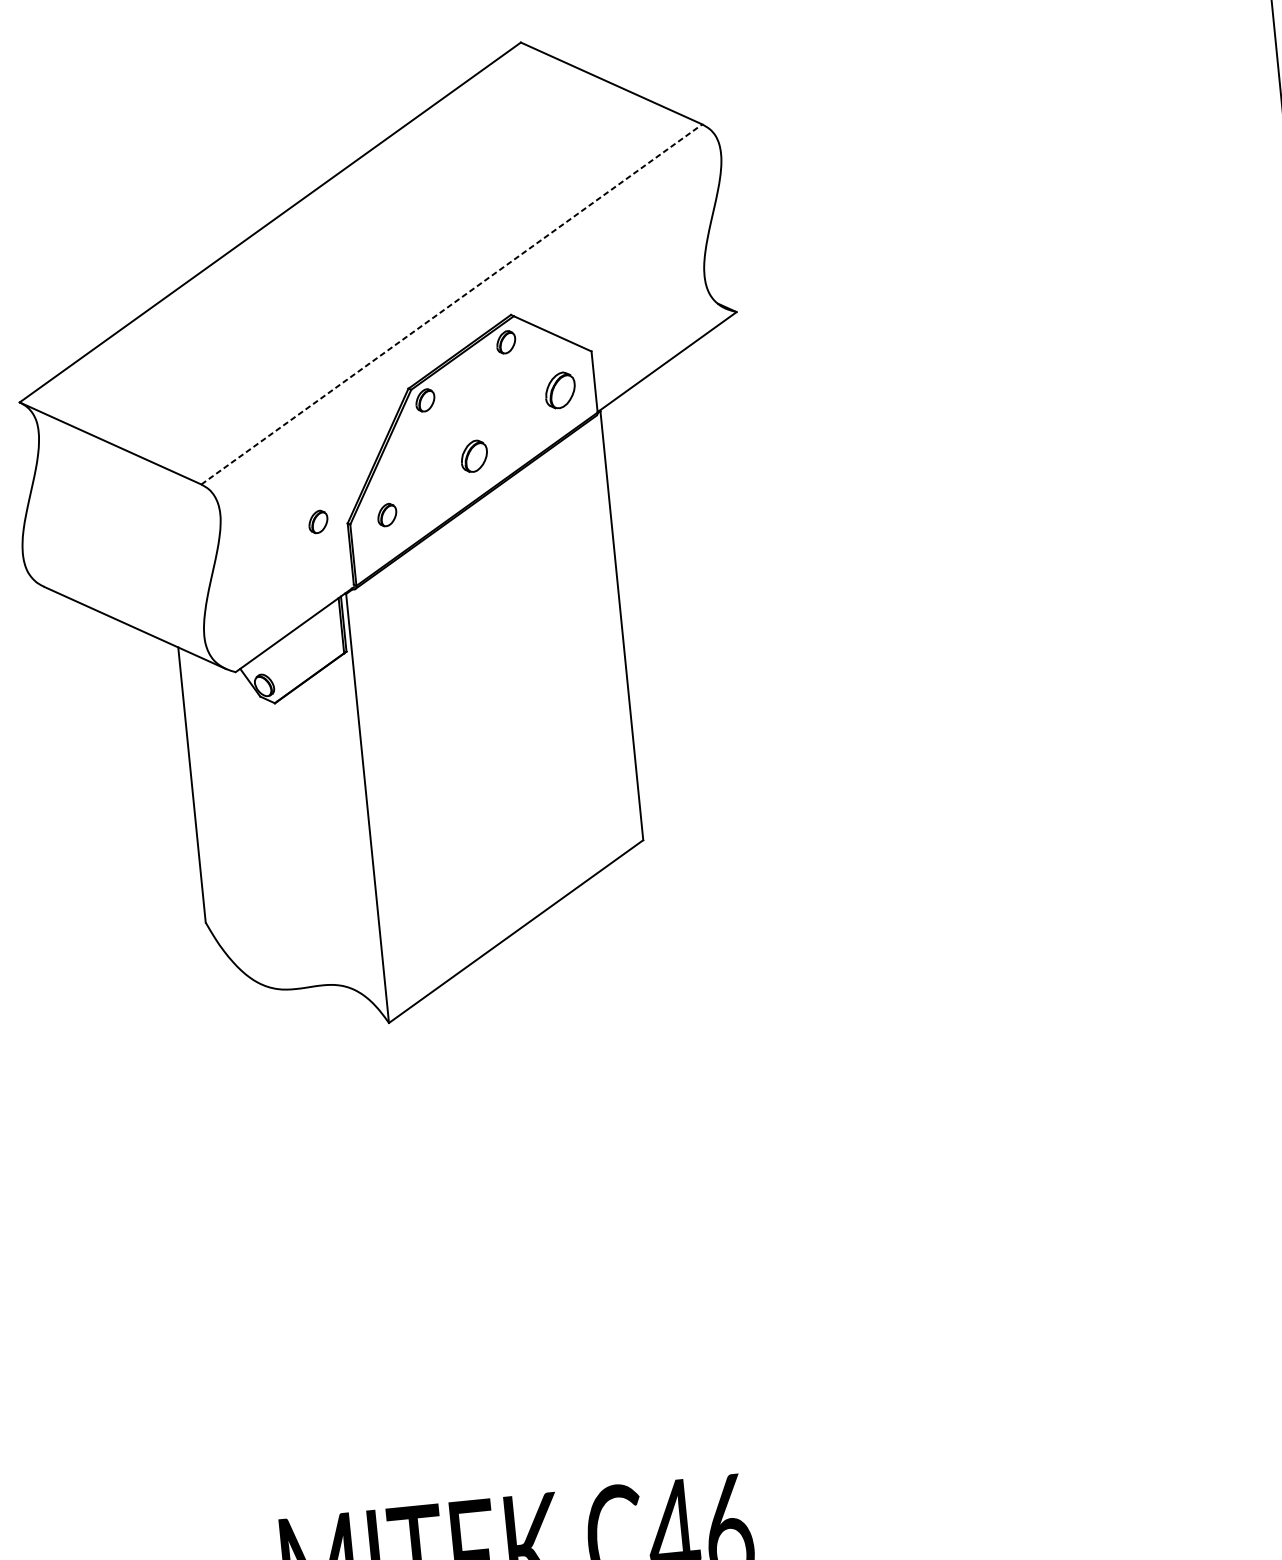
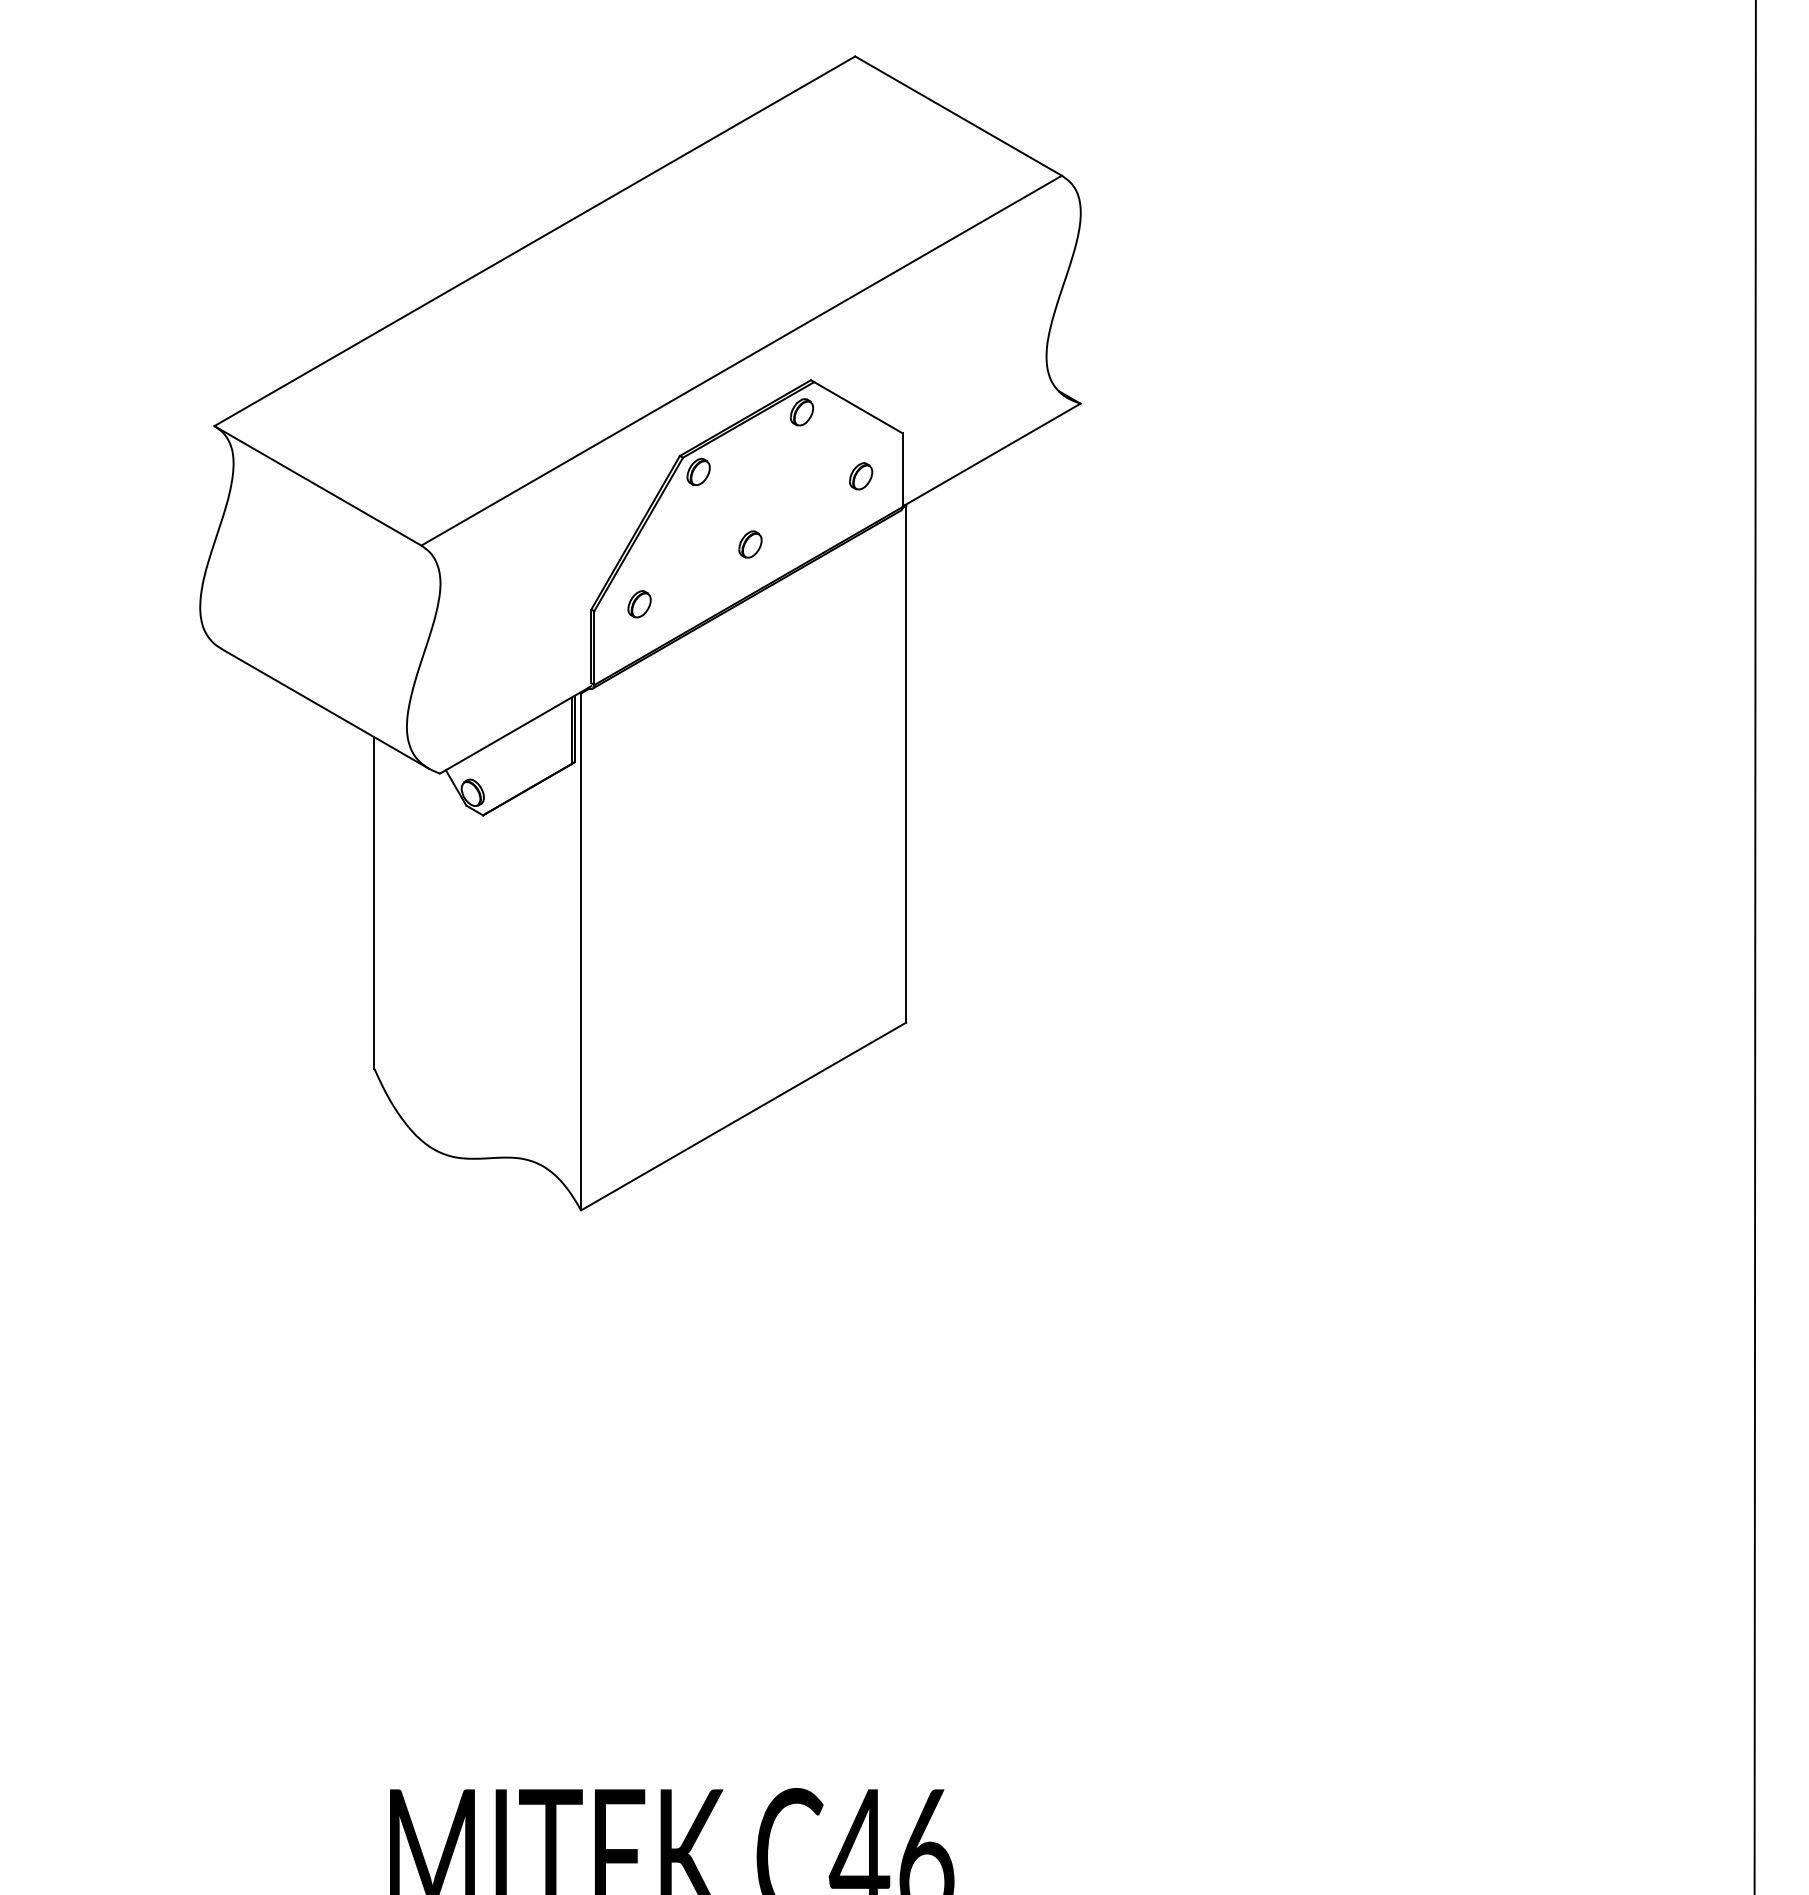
line: (451, 304) -> (741, 360), dashed -> solid
part: (560, 390) -> (861, 476), size x0.62
part: (474, 456) -> (750, 544), size x0.71
part: (318, 522) -> (556, 604), removed

